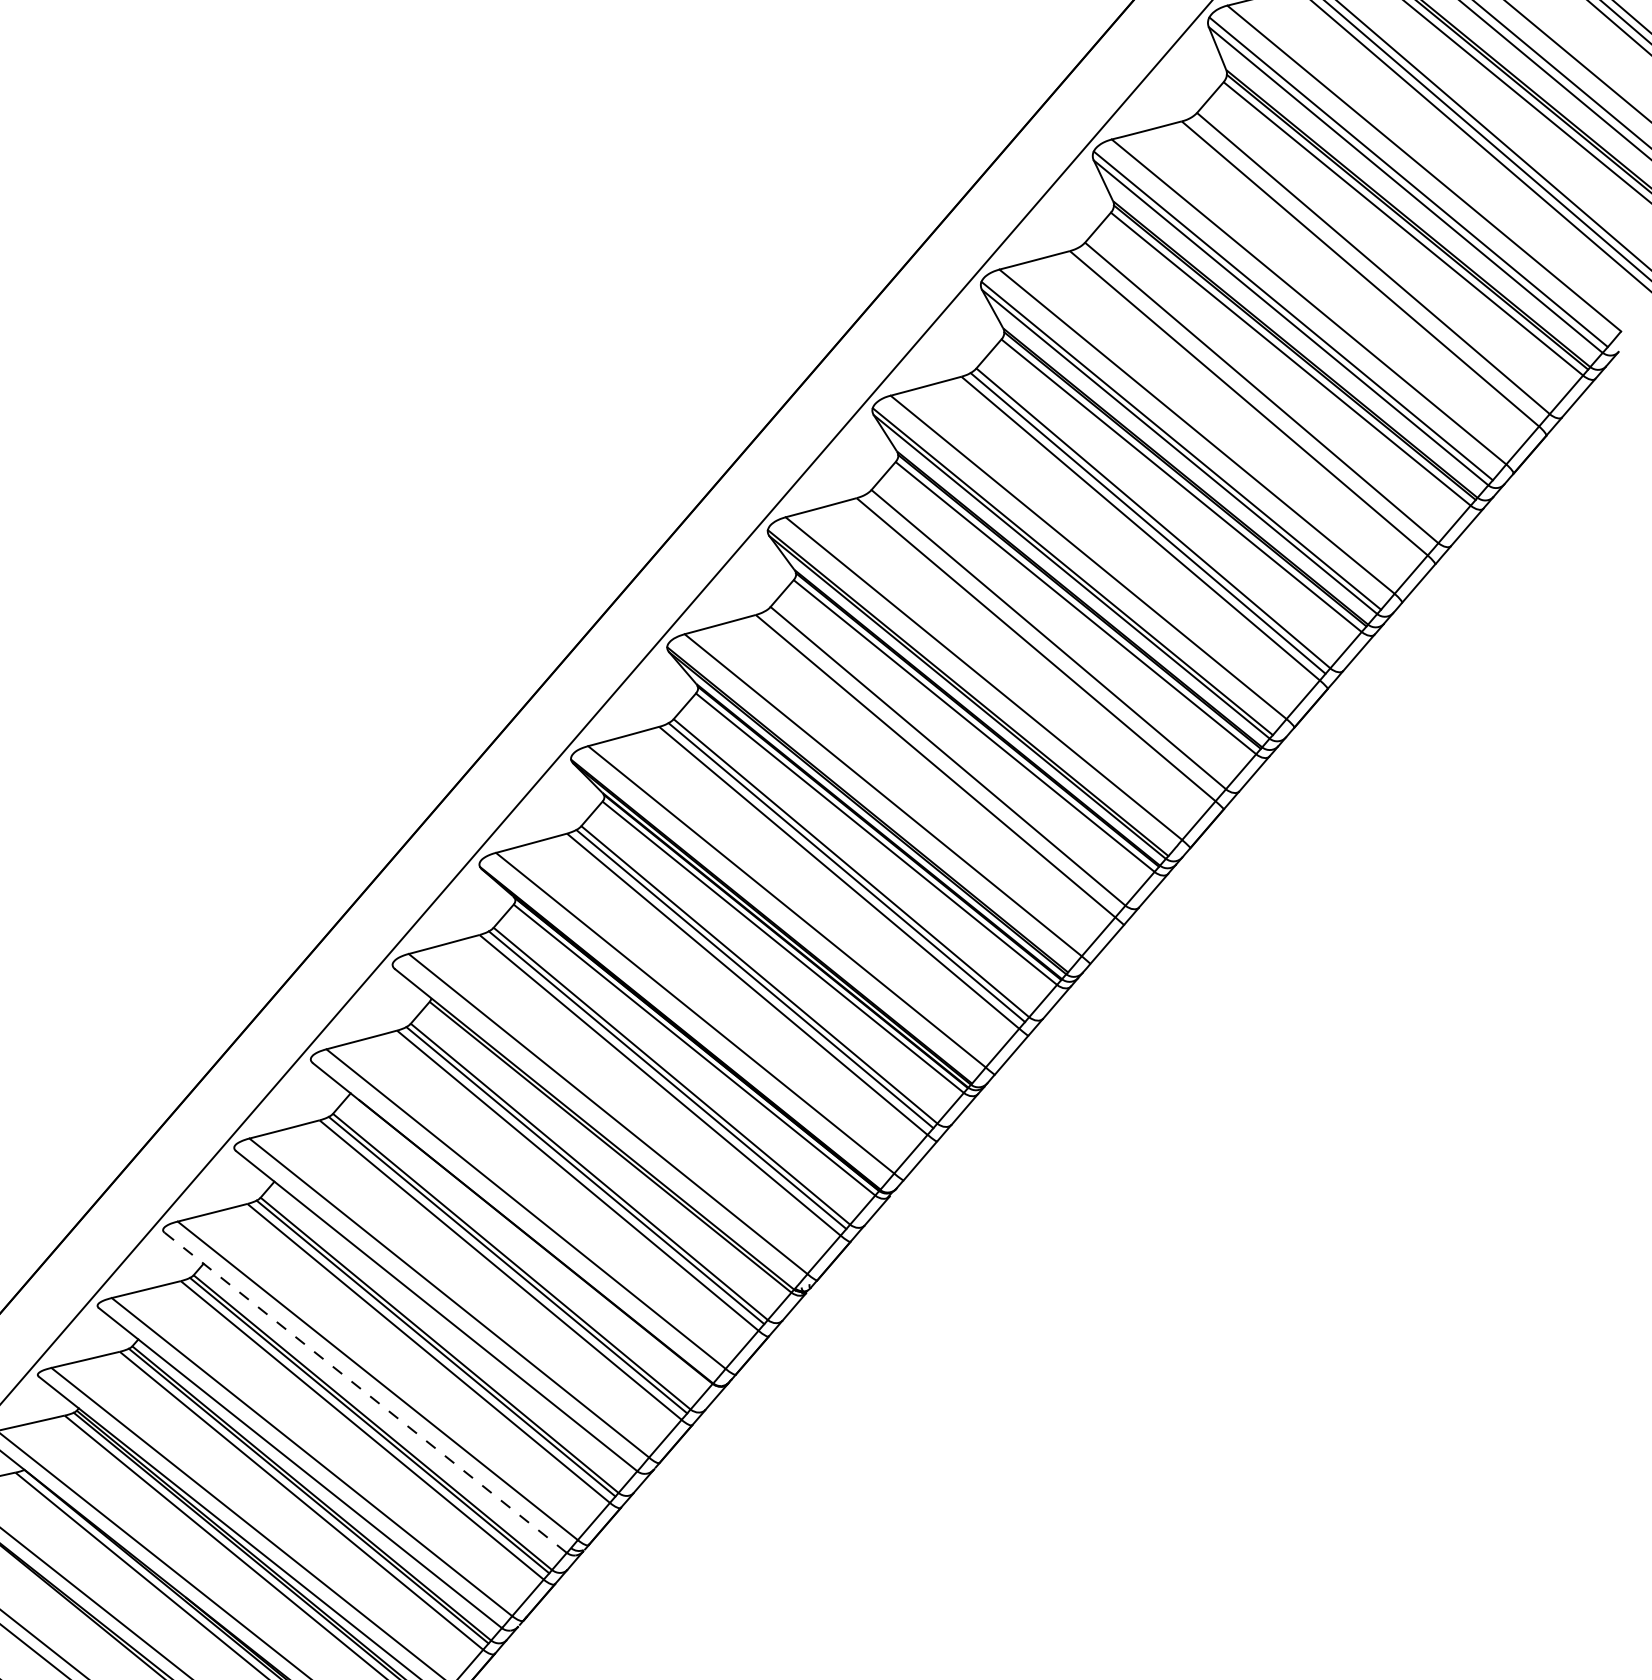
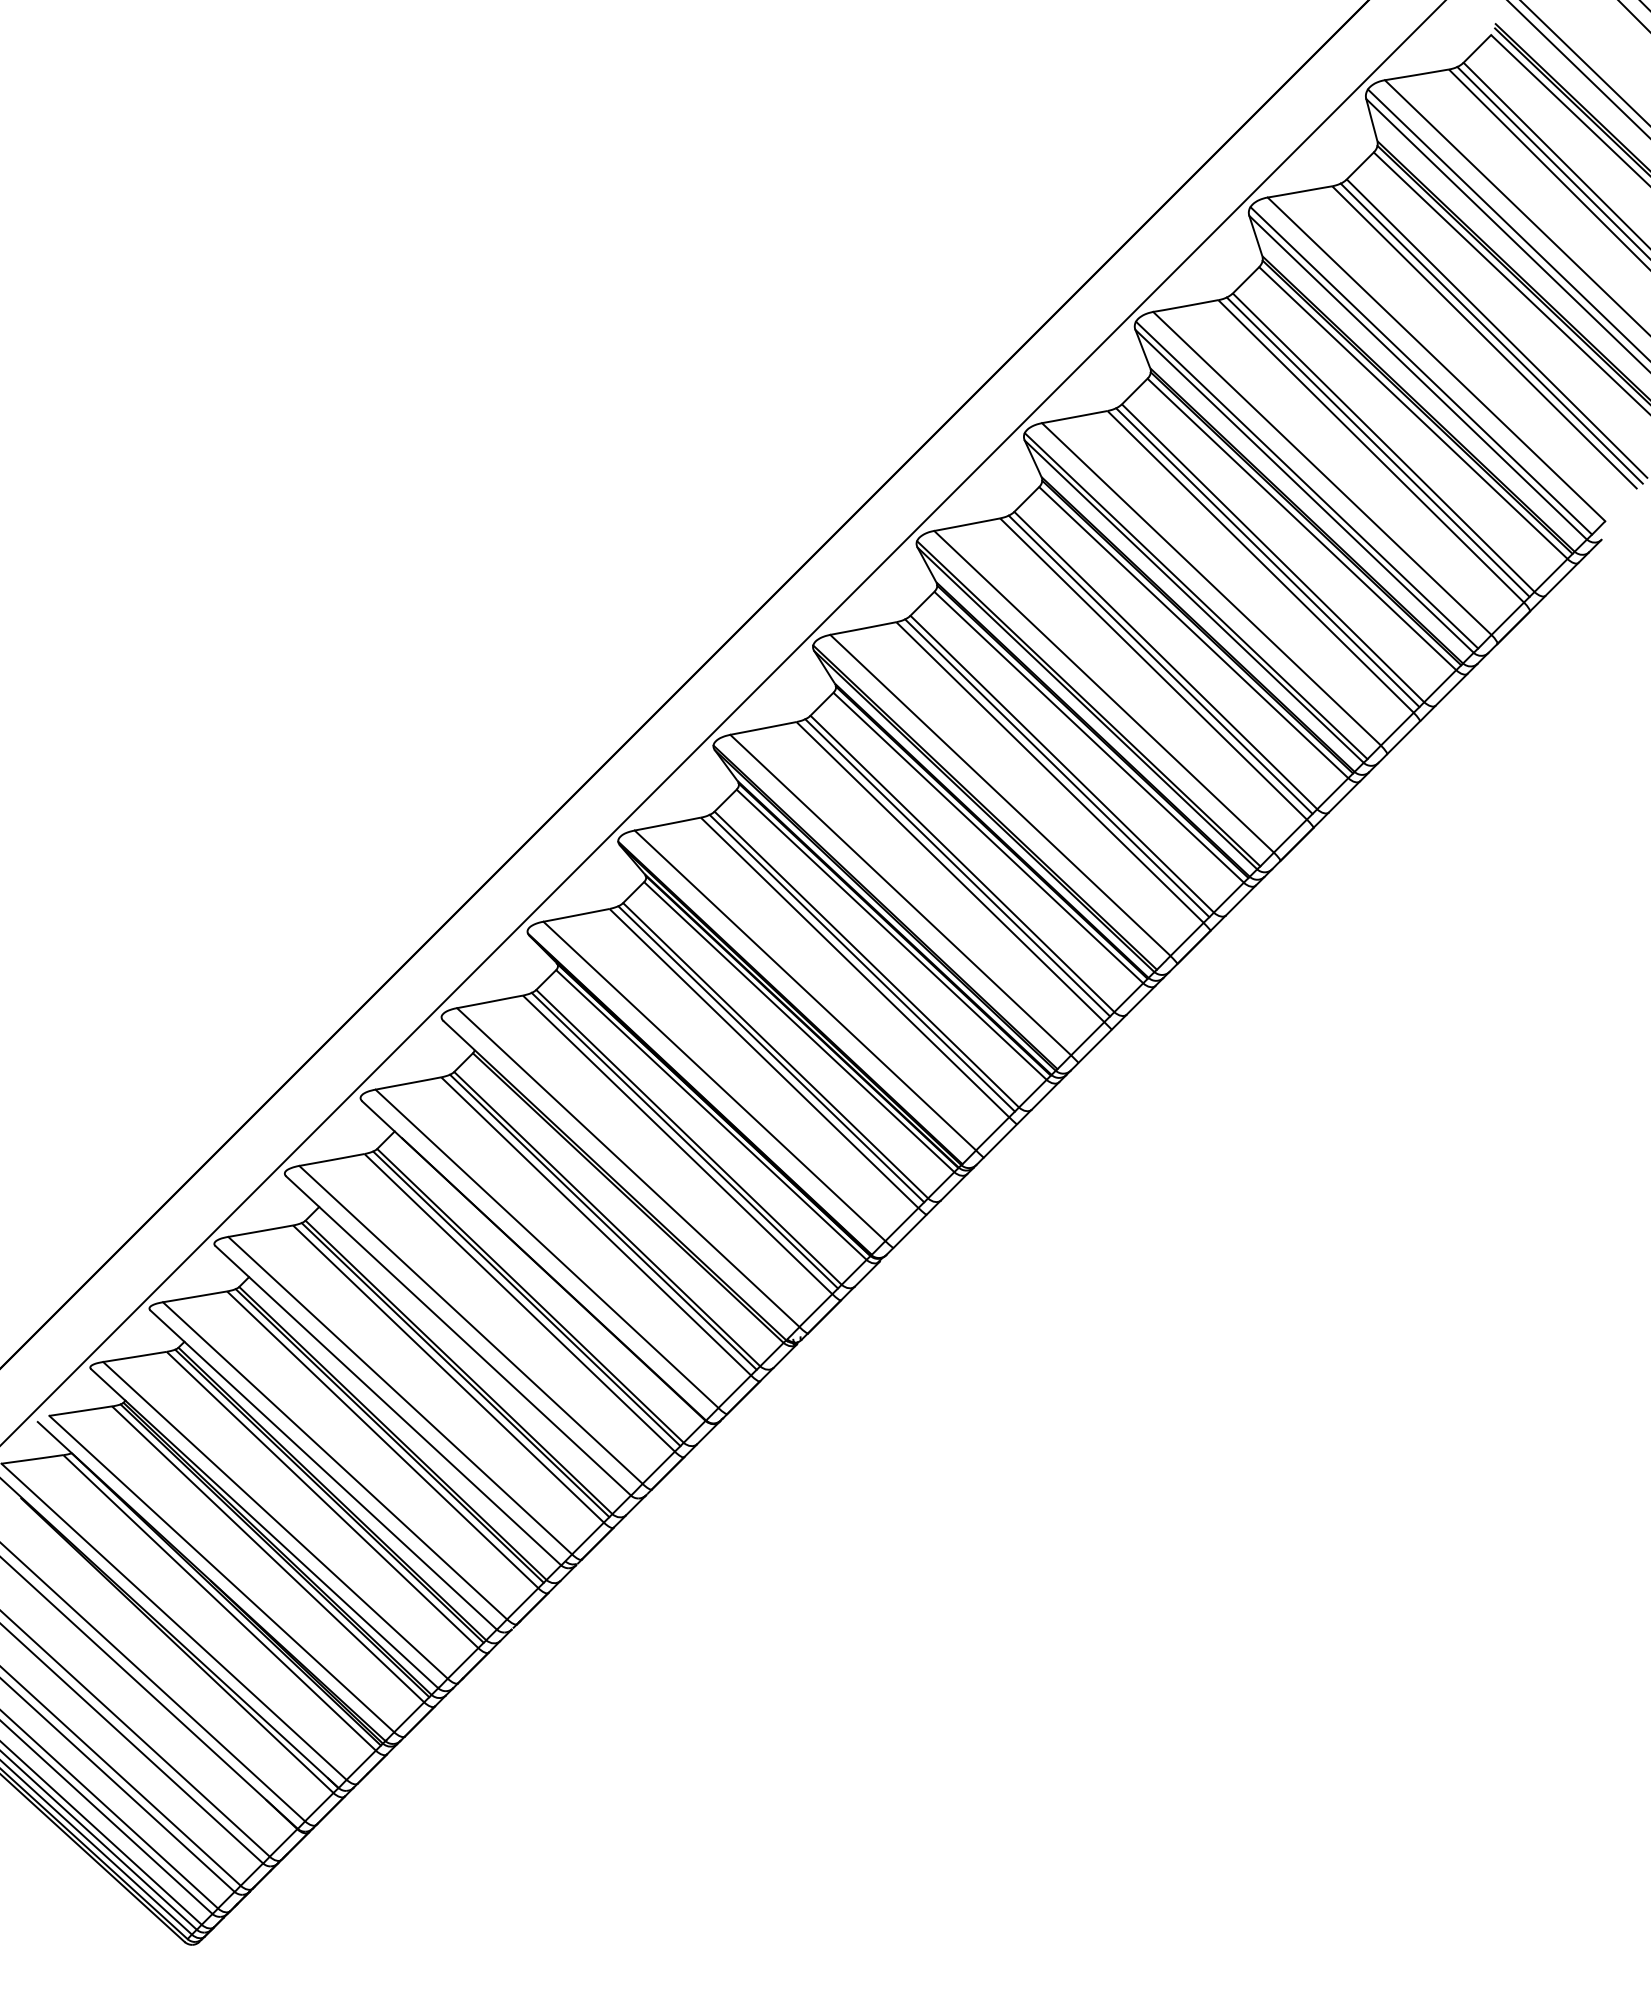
line: (1366, 268) -> (1377, 446), added
line: (1255, 397) -> (1267, 557), added
line: (1043, 644) -> (1057, 768), added
line: (942, 760) -> (957, 867), added
line: (365, 1393) -> (388, 1406), dashed -> solid

